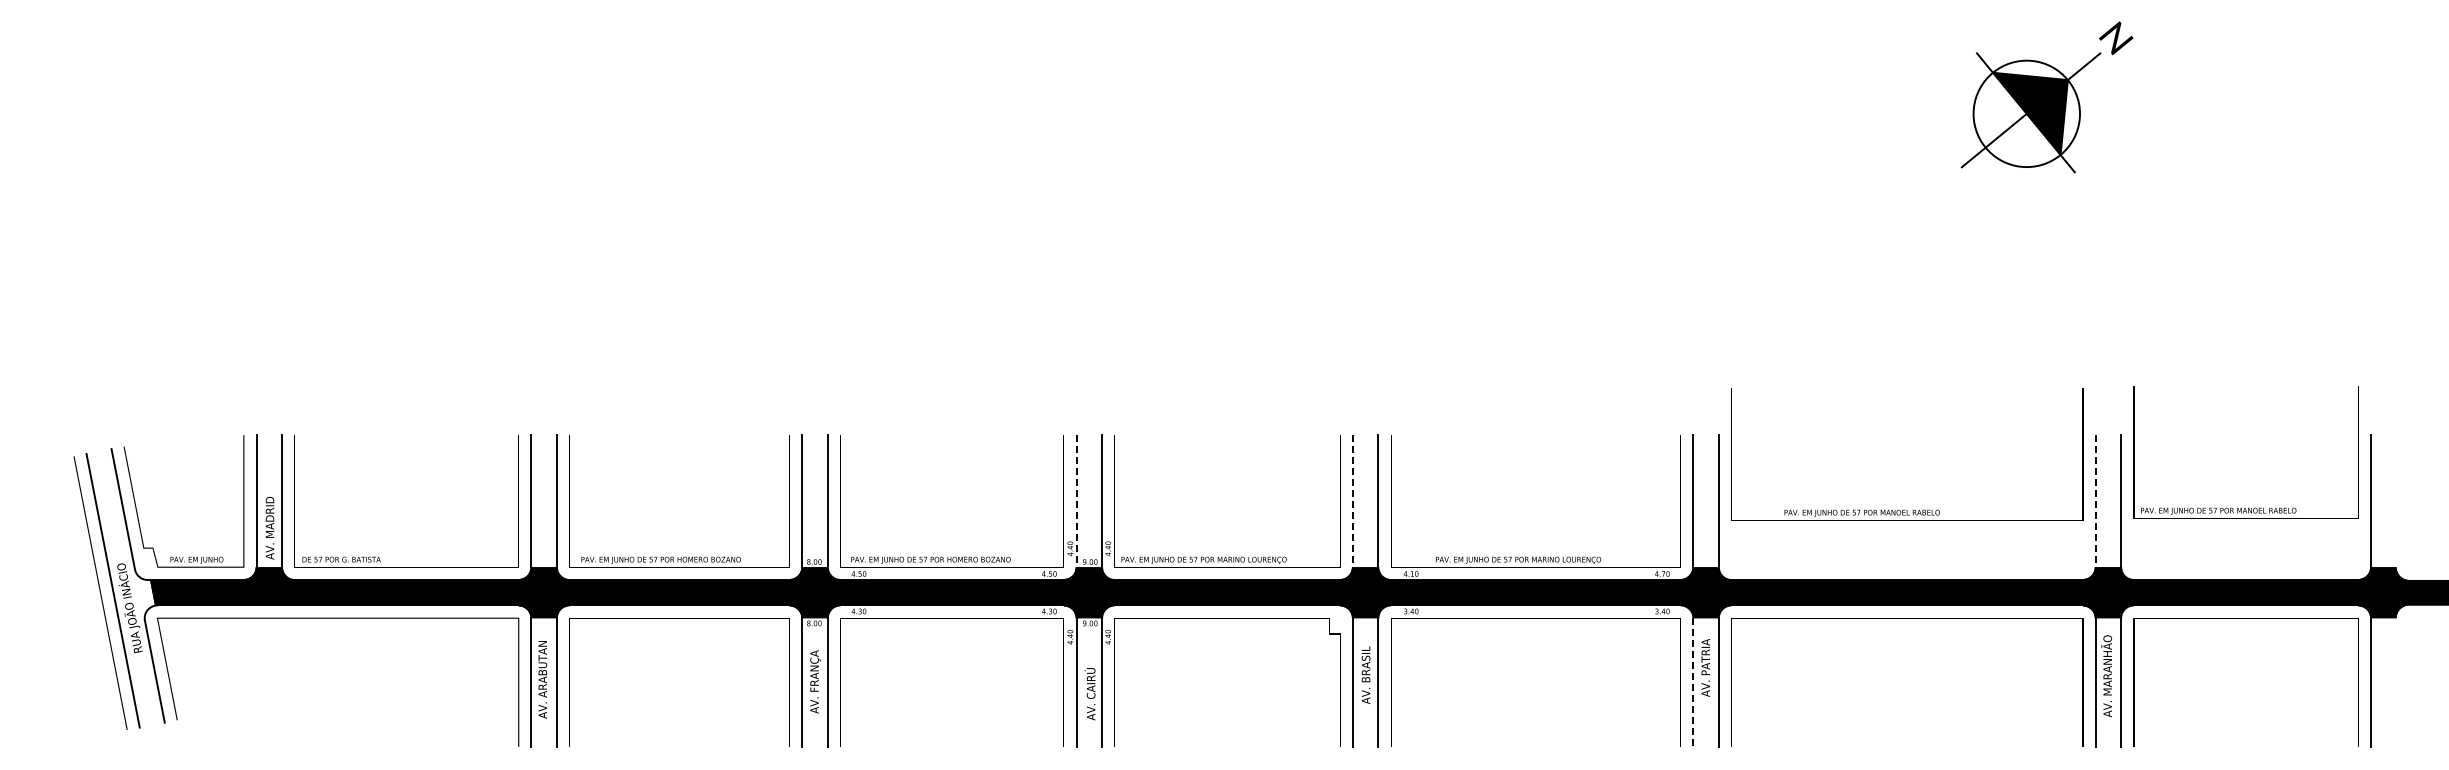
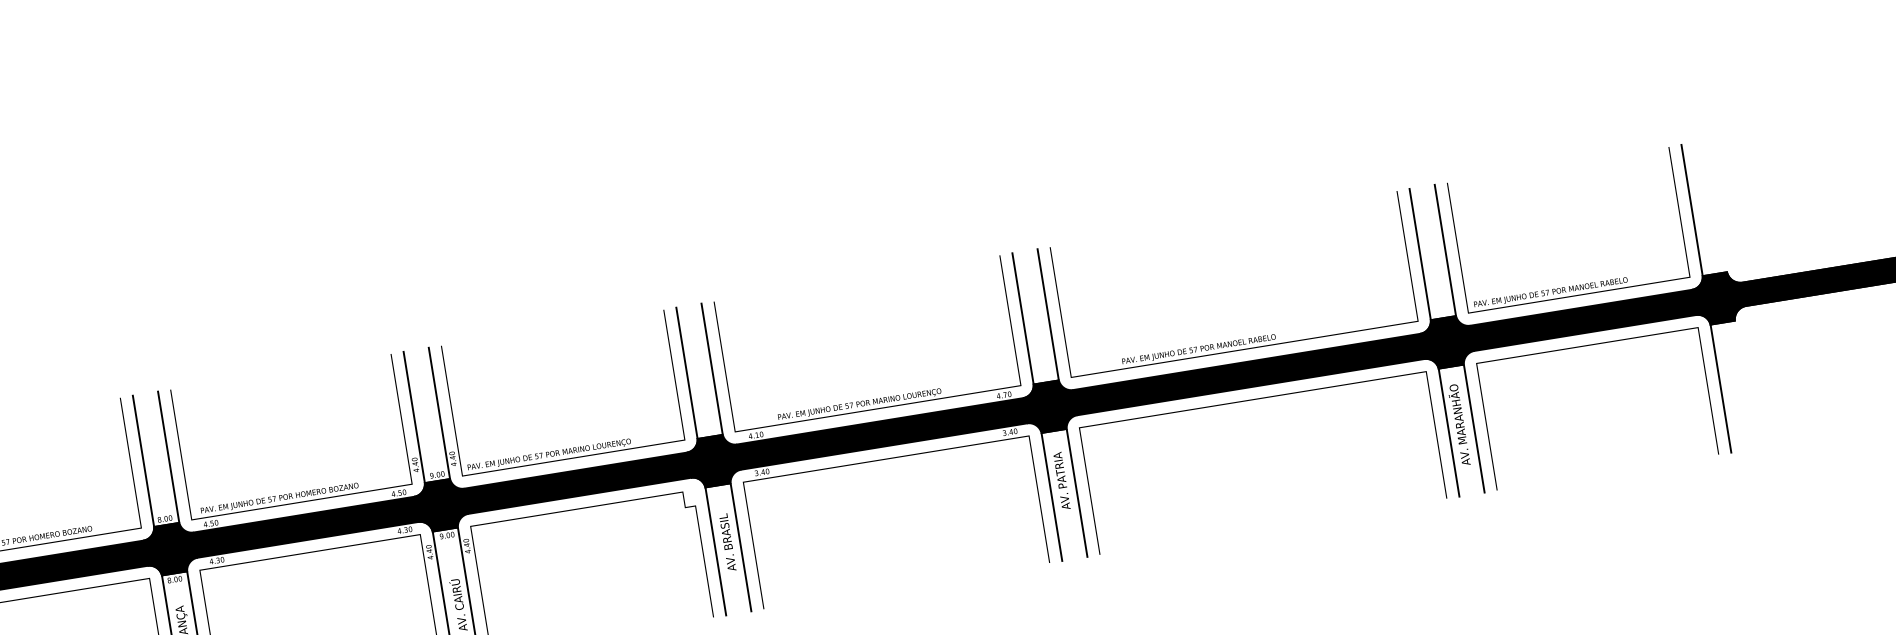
text: (2245, 452) -> (1568, 230), moved
text: (1907, 454) -> (1234, 284), moved
line: (1076, 501) -> (414, 417), dashed -> solid
line: (1352, 501) -> (686, 373), dashed -> solid
line: (2095, 501) -> (1420, 254), dashed -> solid
line: (1693, 683) -> (1052, 498), dashed -> solid

